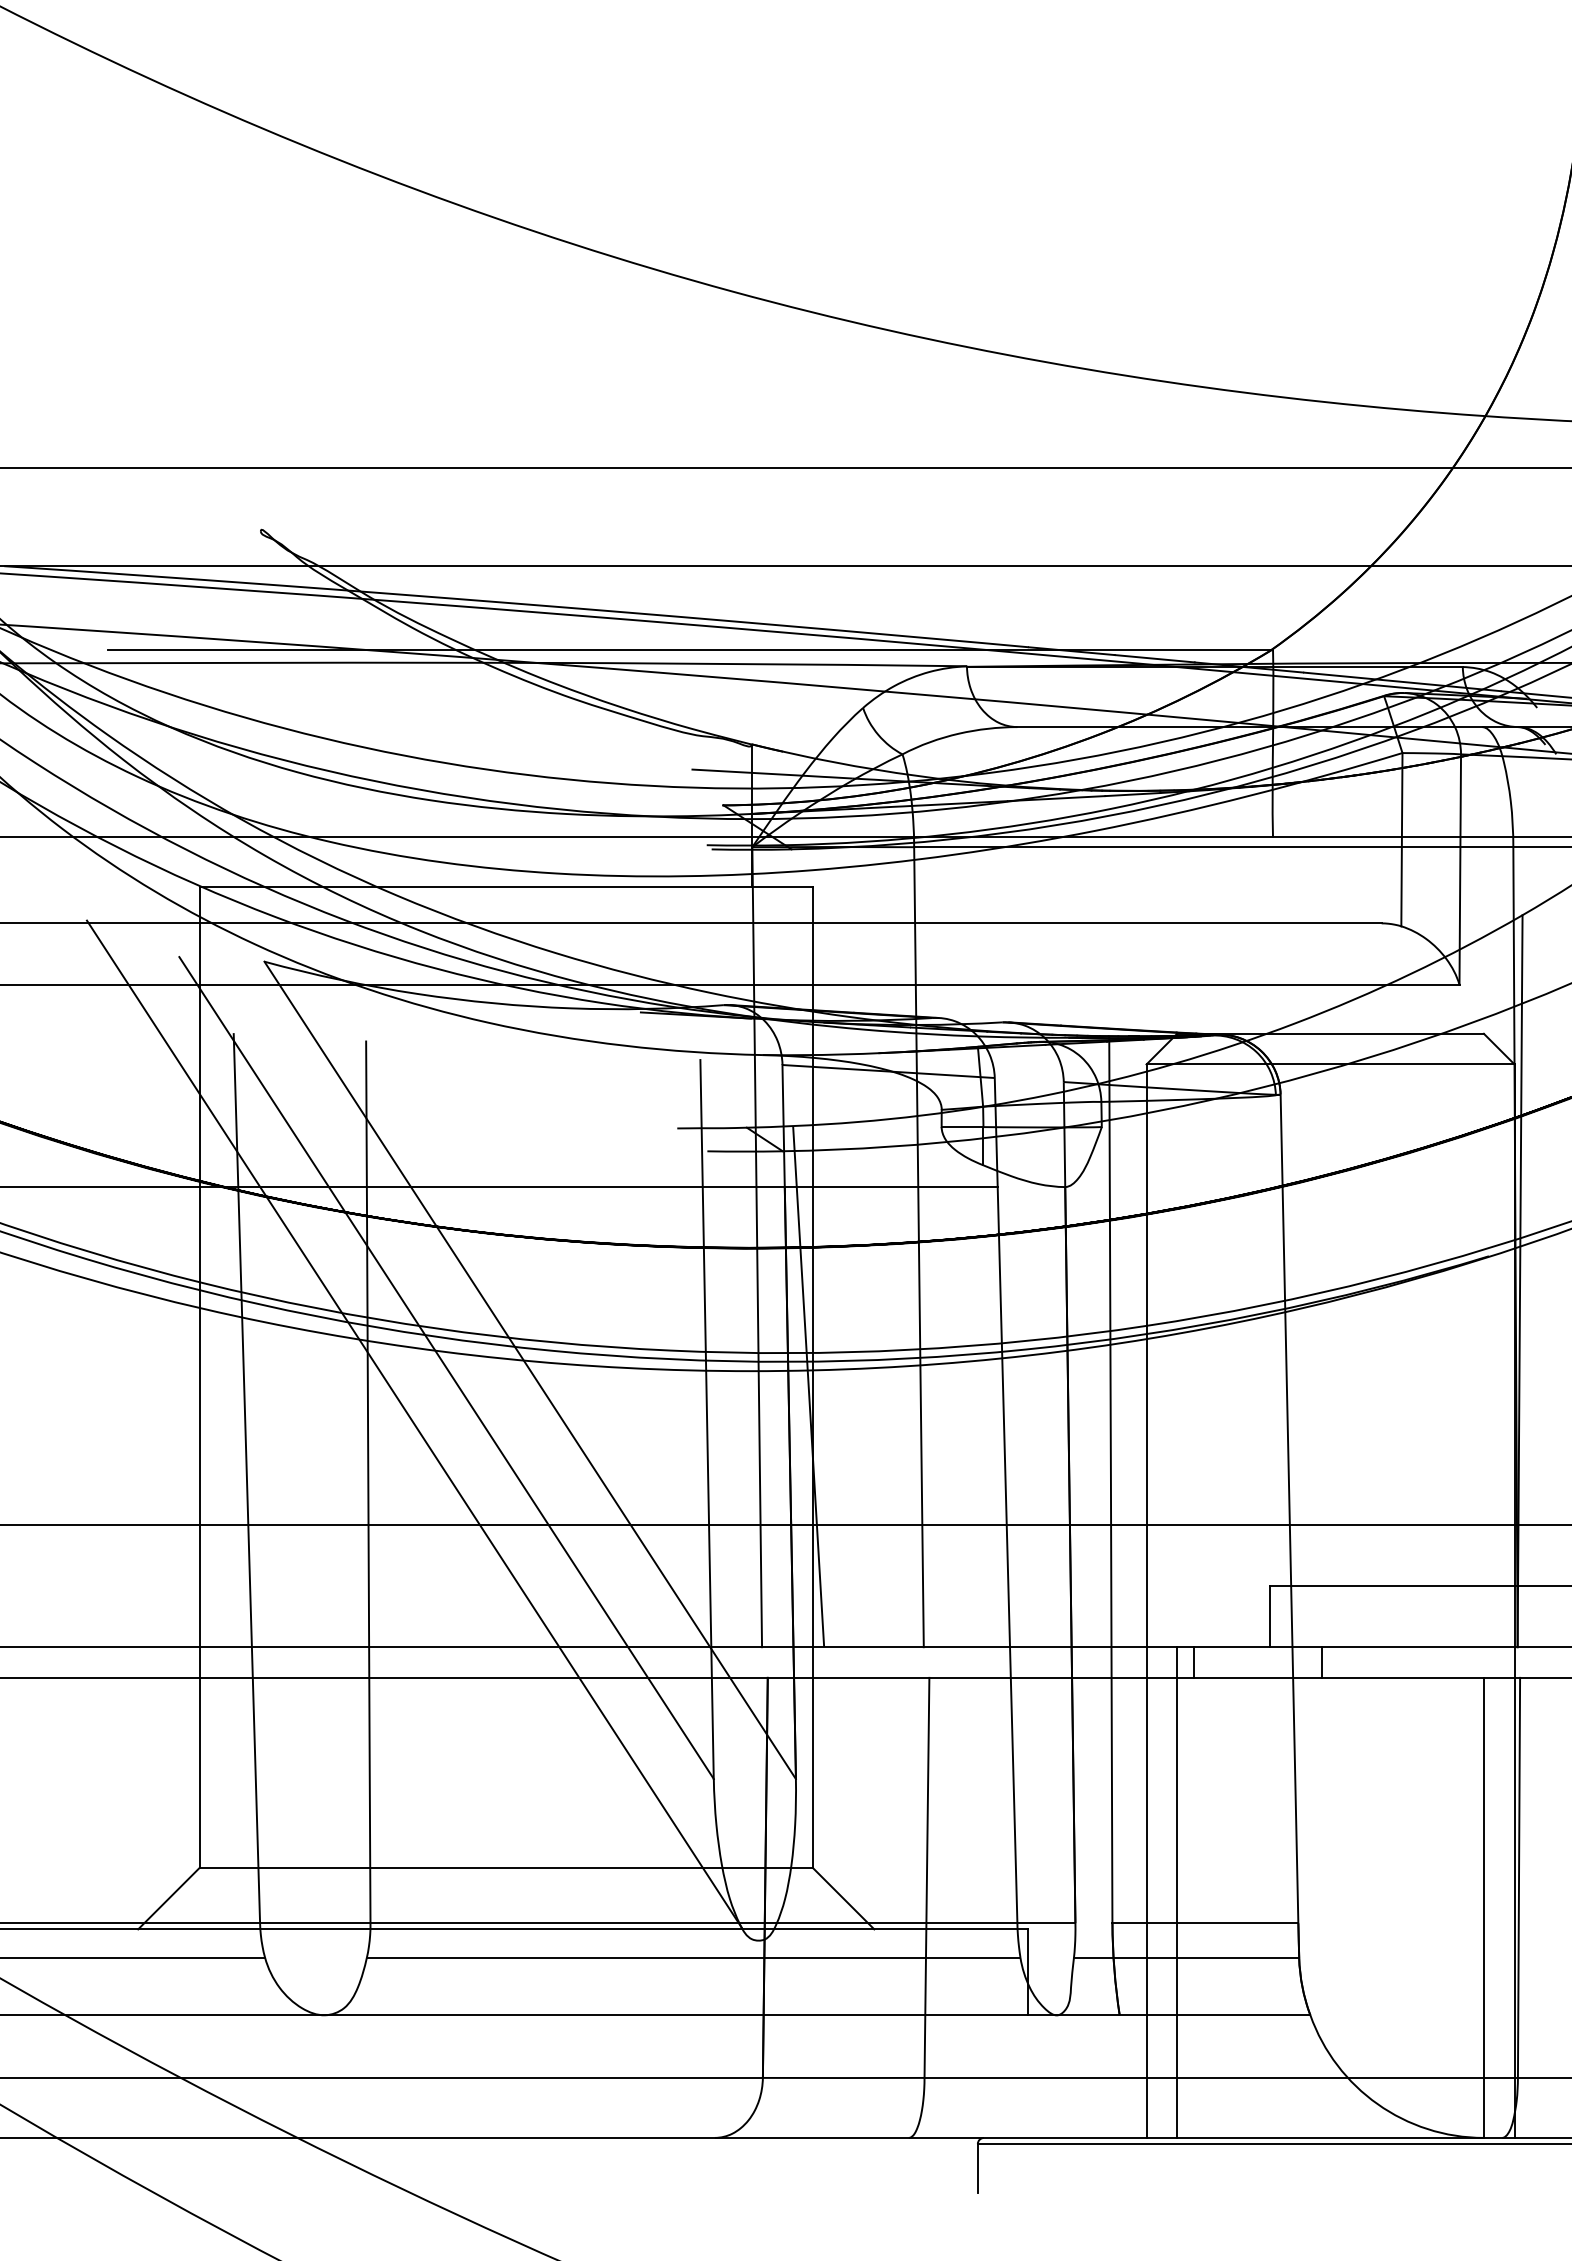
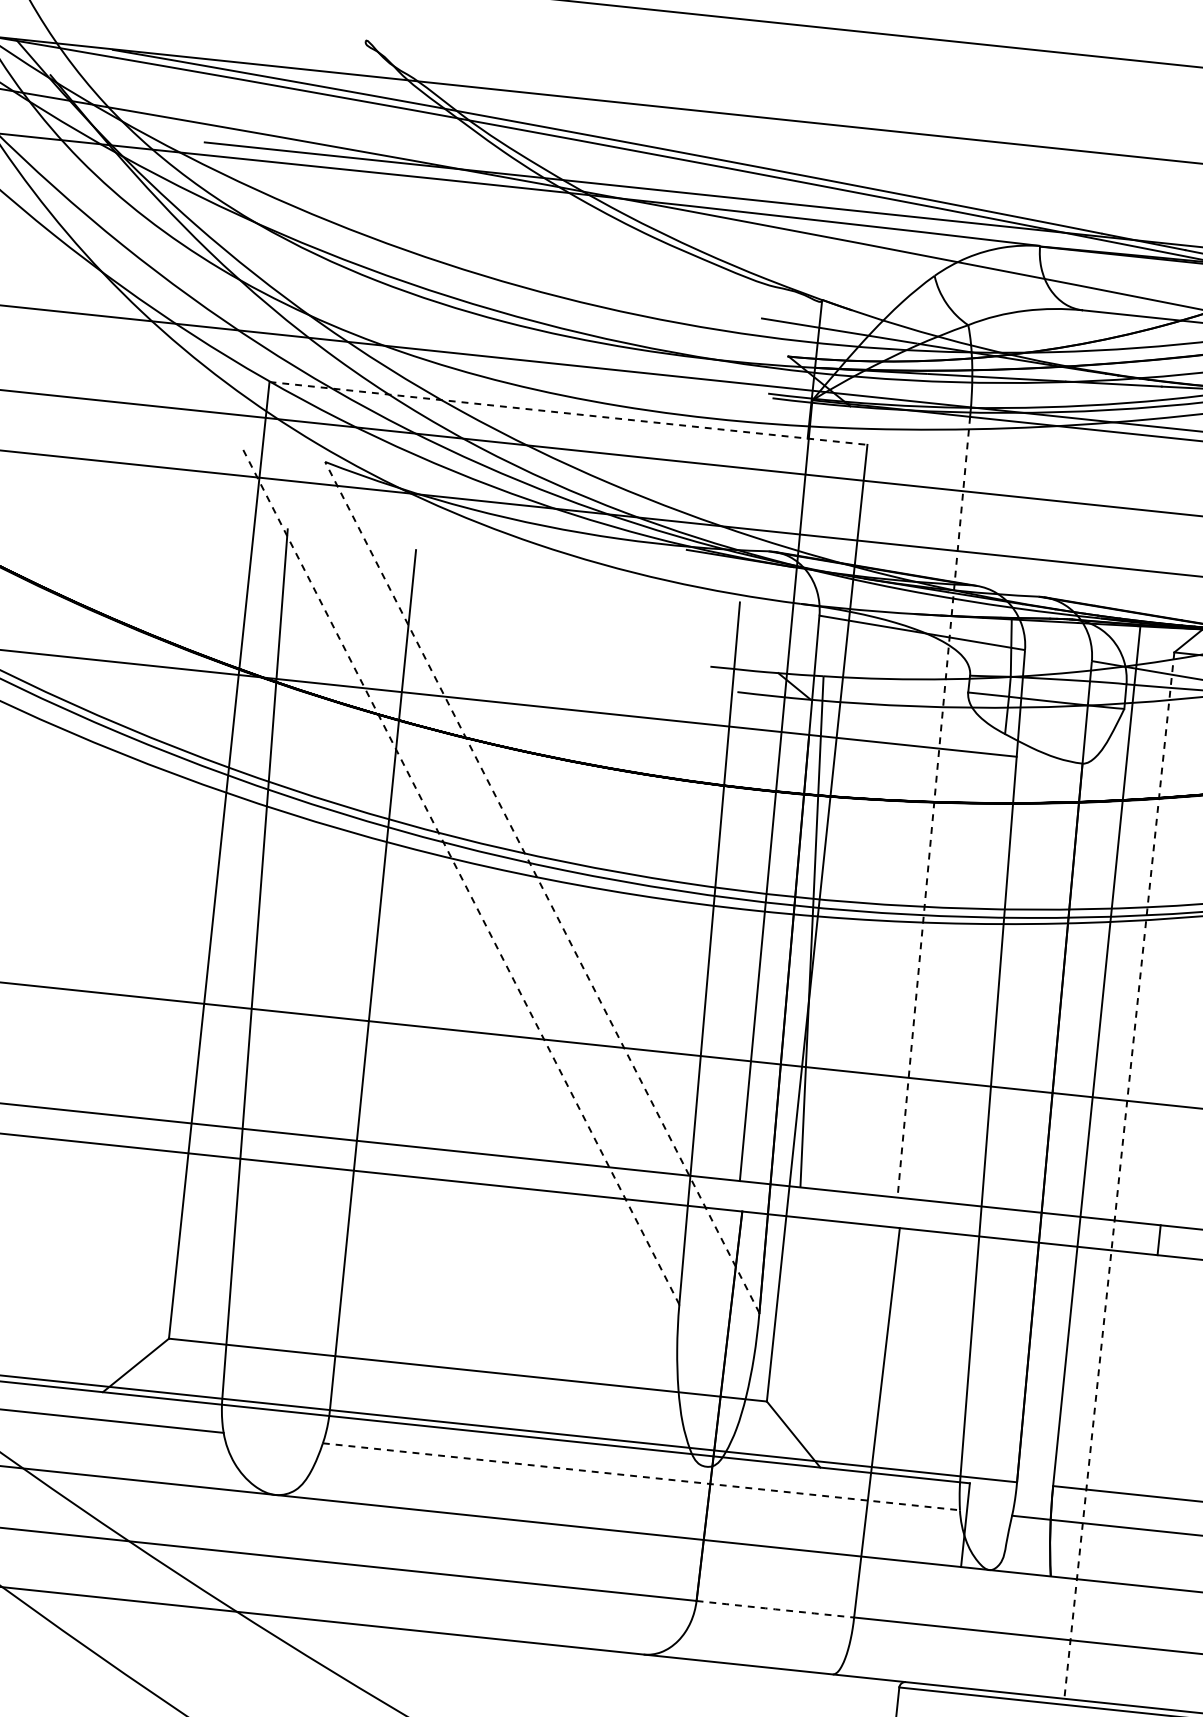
line: (506, 886) -> (568, 413), solid -> dashed
line: (918, 1247) -> (933, 807), solid -> dashed
line: (446, 1367) -> (460, 876), solid -> dashed
line: (529, 1369) -> (541, 886), solid -> dashed
line: (414, 1424) -> (423, 928), removed
line: (1146, 1601) -> (1119, 1175), solid -> dashed
line: (1177, 1892) -> (1119, 1462), removed
line: (693, 1957) -> (641, 1476), solid -> dashed
arc: (843, 2078) -> (775, 1609), solid -> dashed

